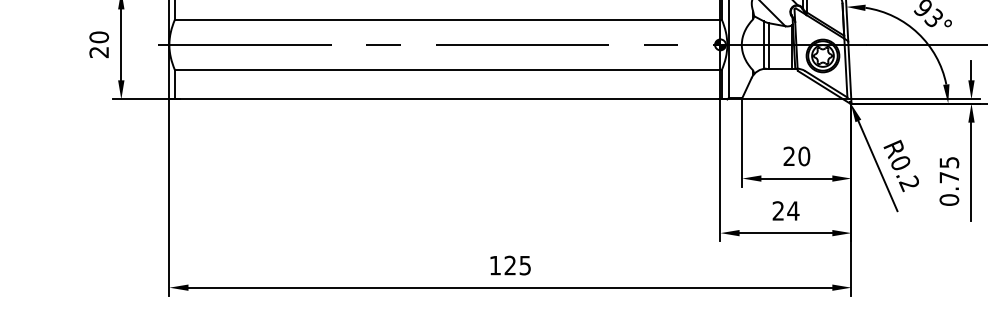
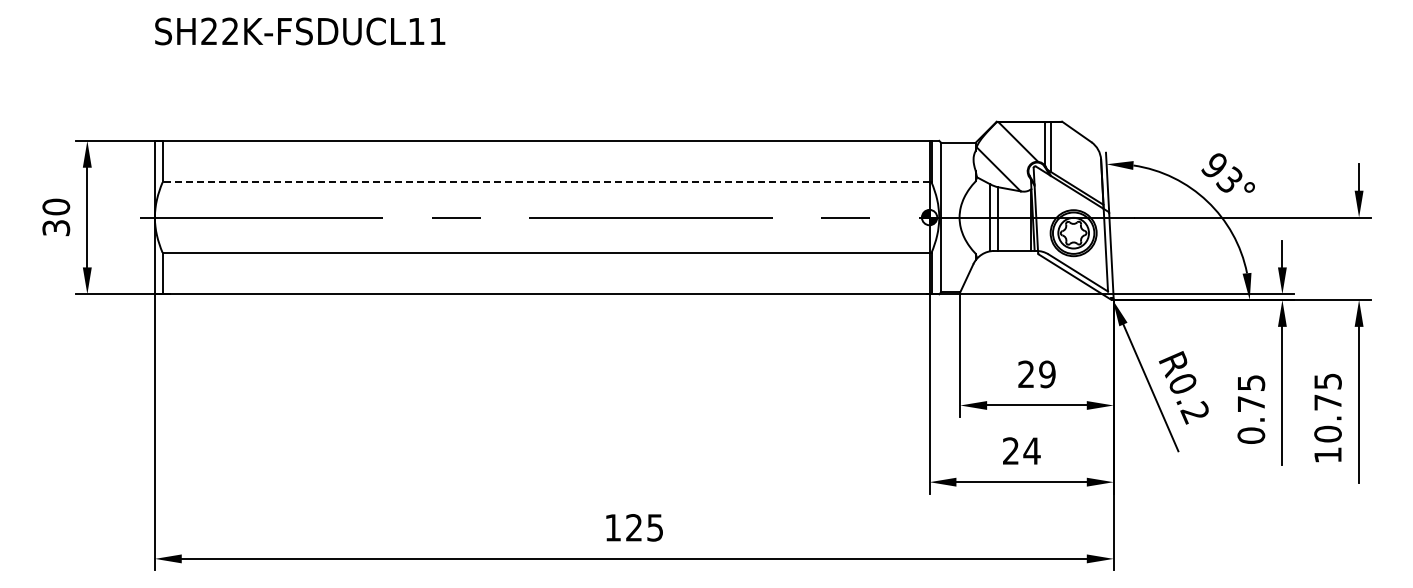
line: (447, 19) -> (545, 182), solid -> dashed
text: (99, 52) -> (56, 228), 20 -> 30
text: (804, 156) -> (1047, 374), 20 -> 29

